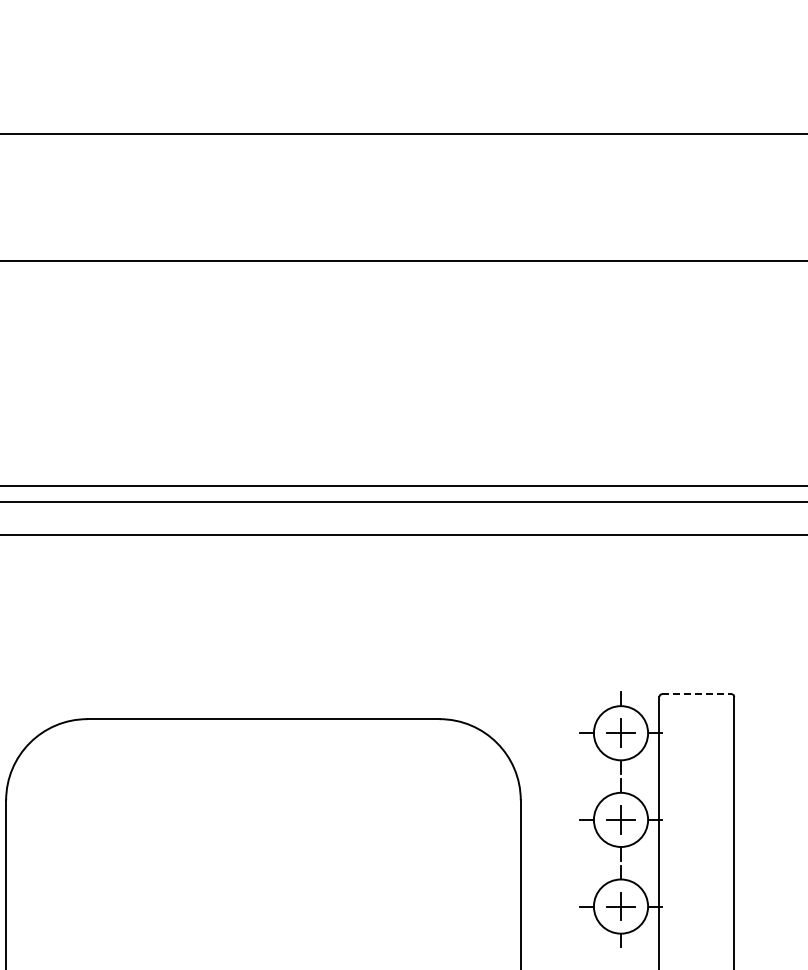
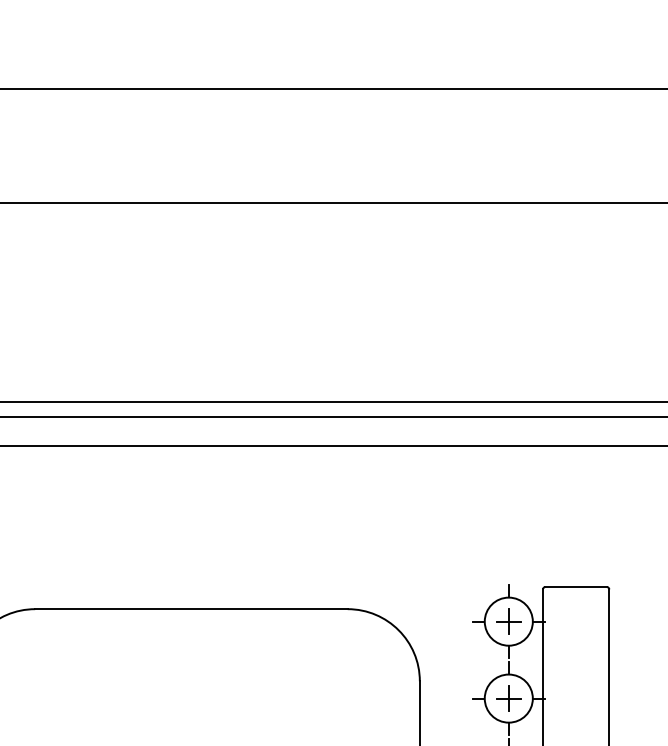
line: (696, 694) -> (575, 587), dashed -> solid

